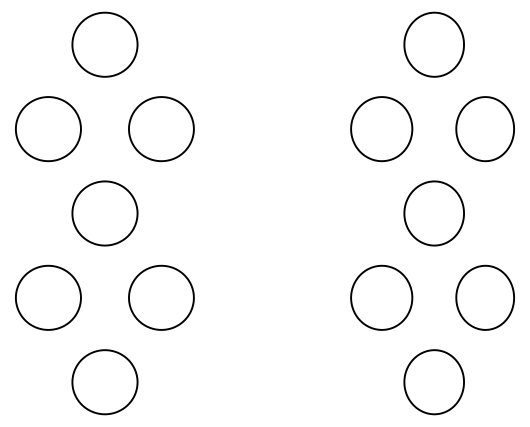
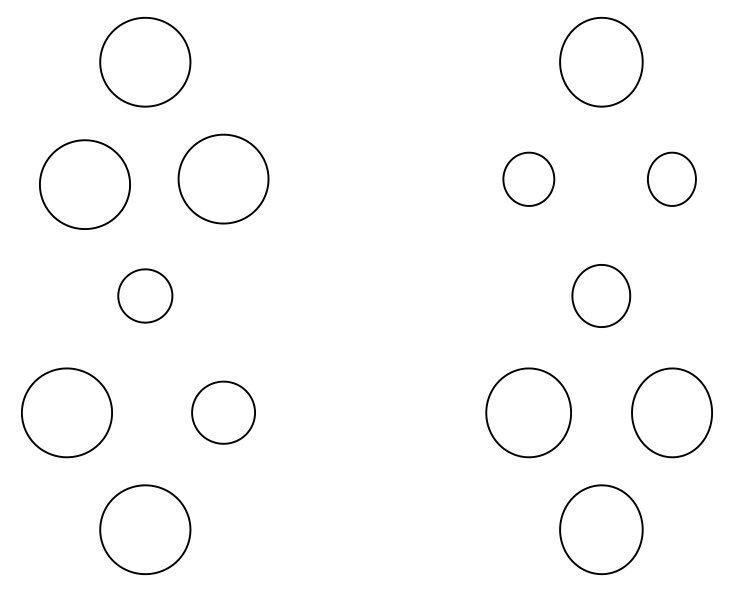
part: (48, 129) -> (85, 185), moved
part: (381, 129) -> (528, 179), size x0.6
part: (484, 129) -> (671, 179), size x0.6
part: (104, 213) -> (144, 296), size x0.6
part: (433, 213) -> (600, 296), size x0.7
part: (161, 297) -> (223, 412), size x0.7

